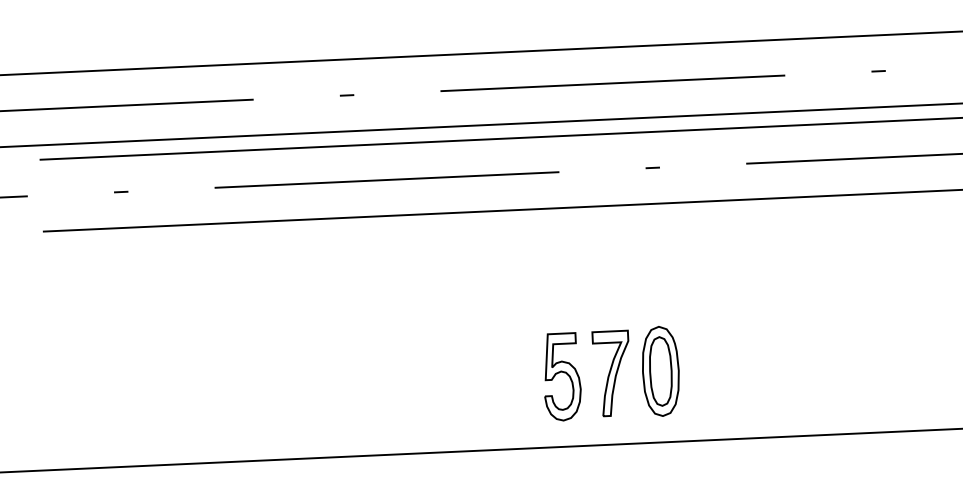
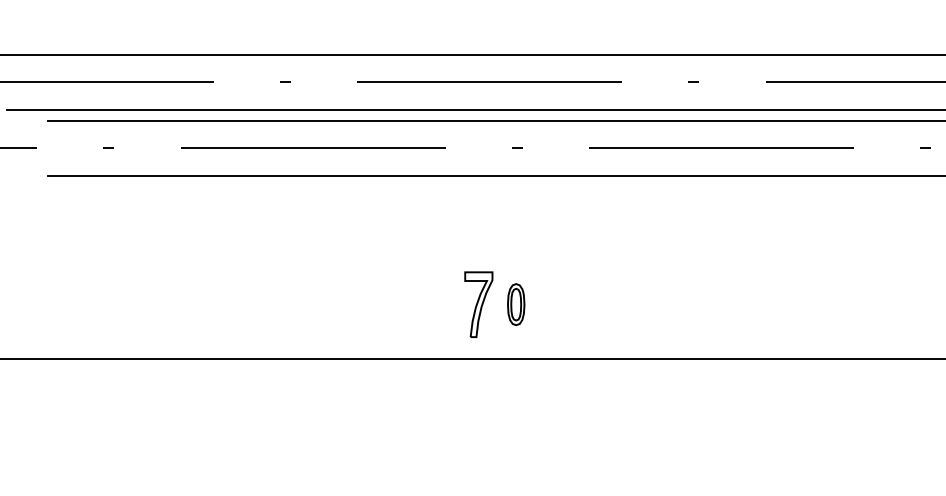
part: (659, 371) -> (515, 304), size x0.6
part: (562, 376) -> (440, 305), removed

